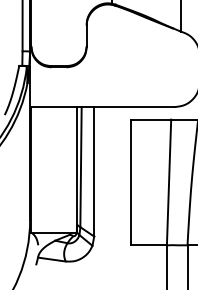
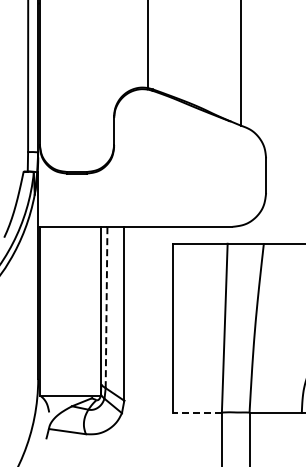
line: (80, 167) -> (106, 307), solid -> dashed
line: (148, 245) -> (197, 412), solid -> dashed

